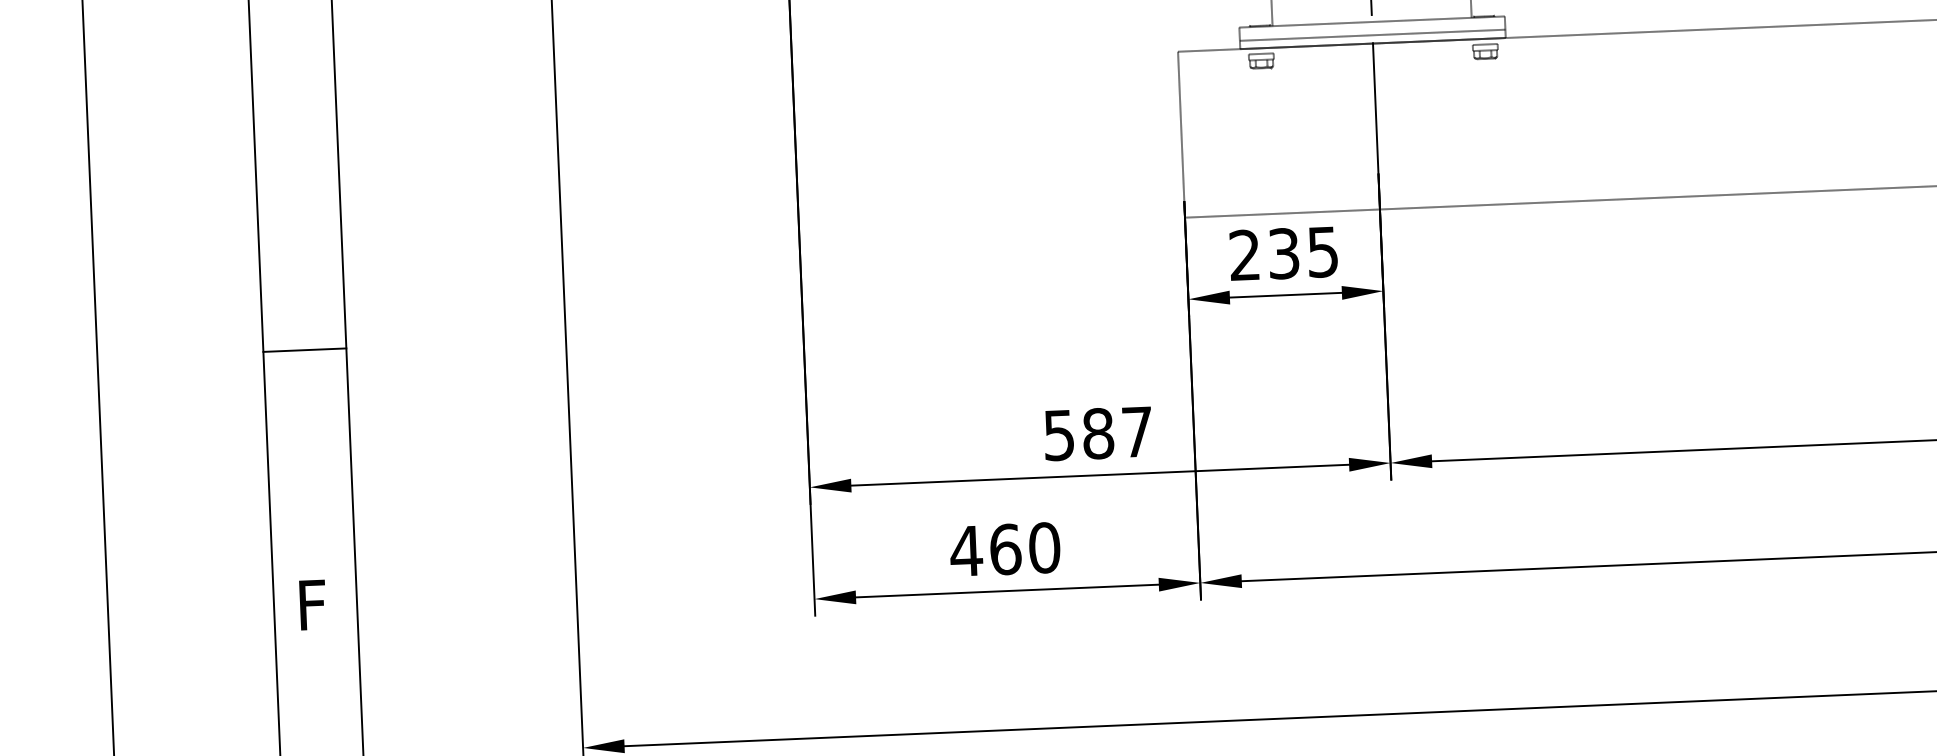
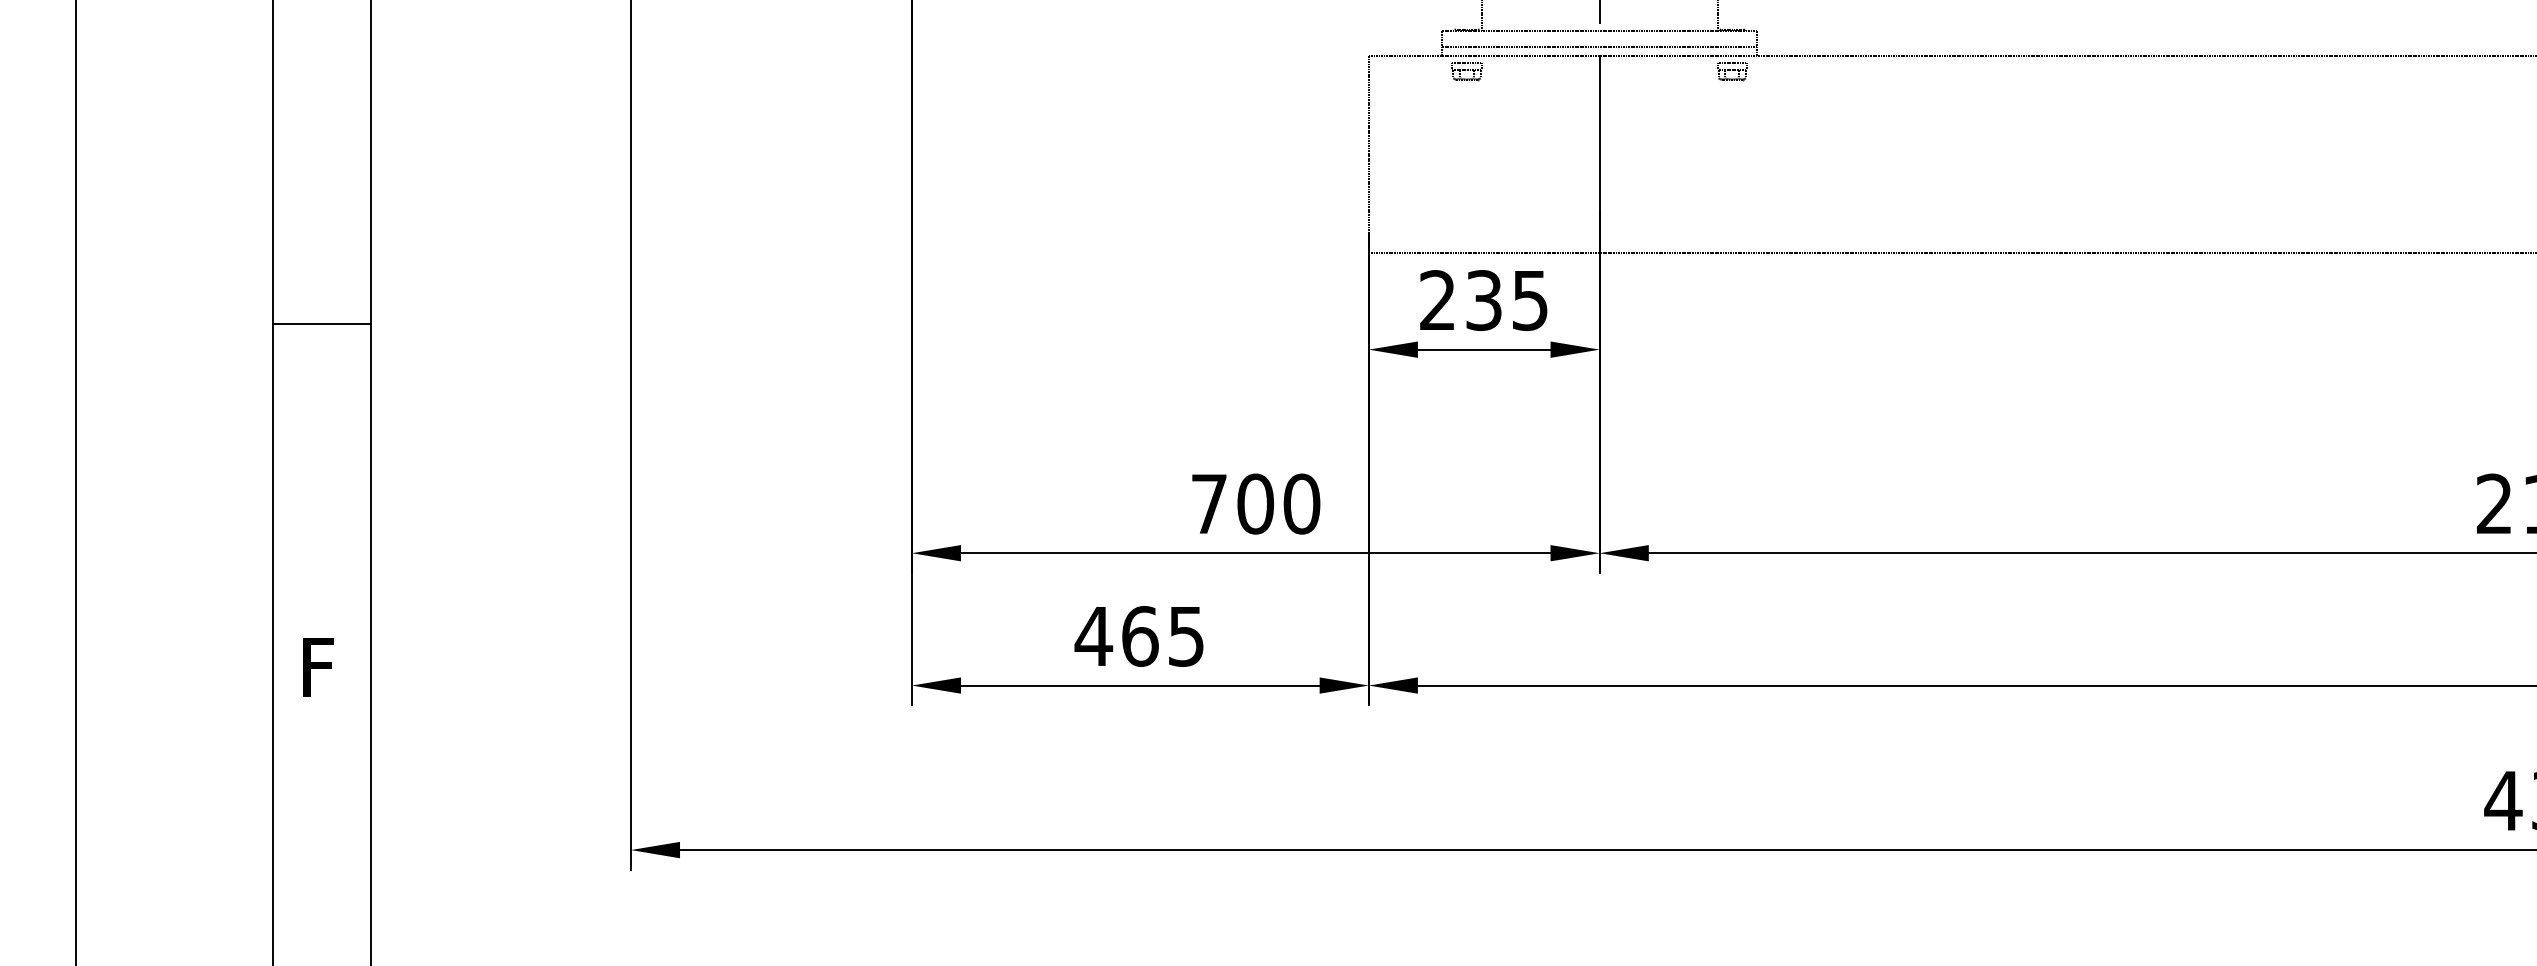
line: (304, 350) -> (321, 324), moved
text: (1099, 433) -> (1256, 503), 587 -> 700
text: (1044, 547) -> (1186, 636), 460 -> 465

